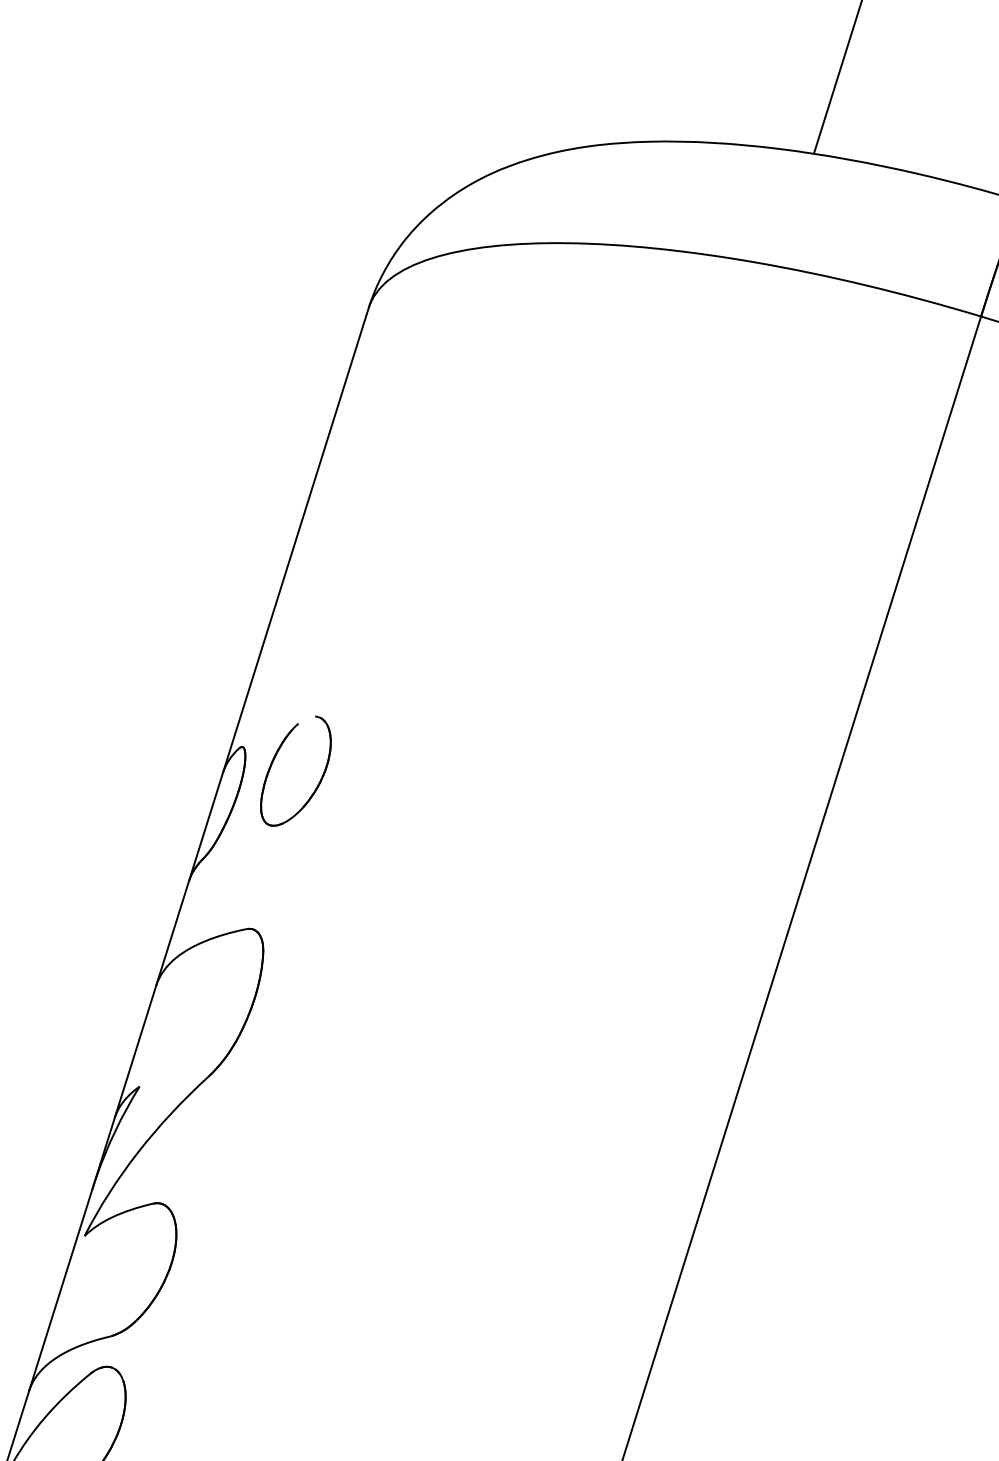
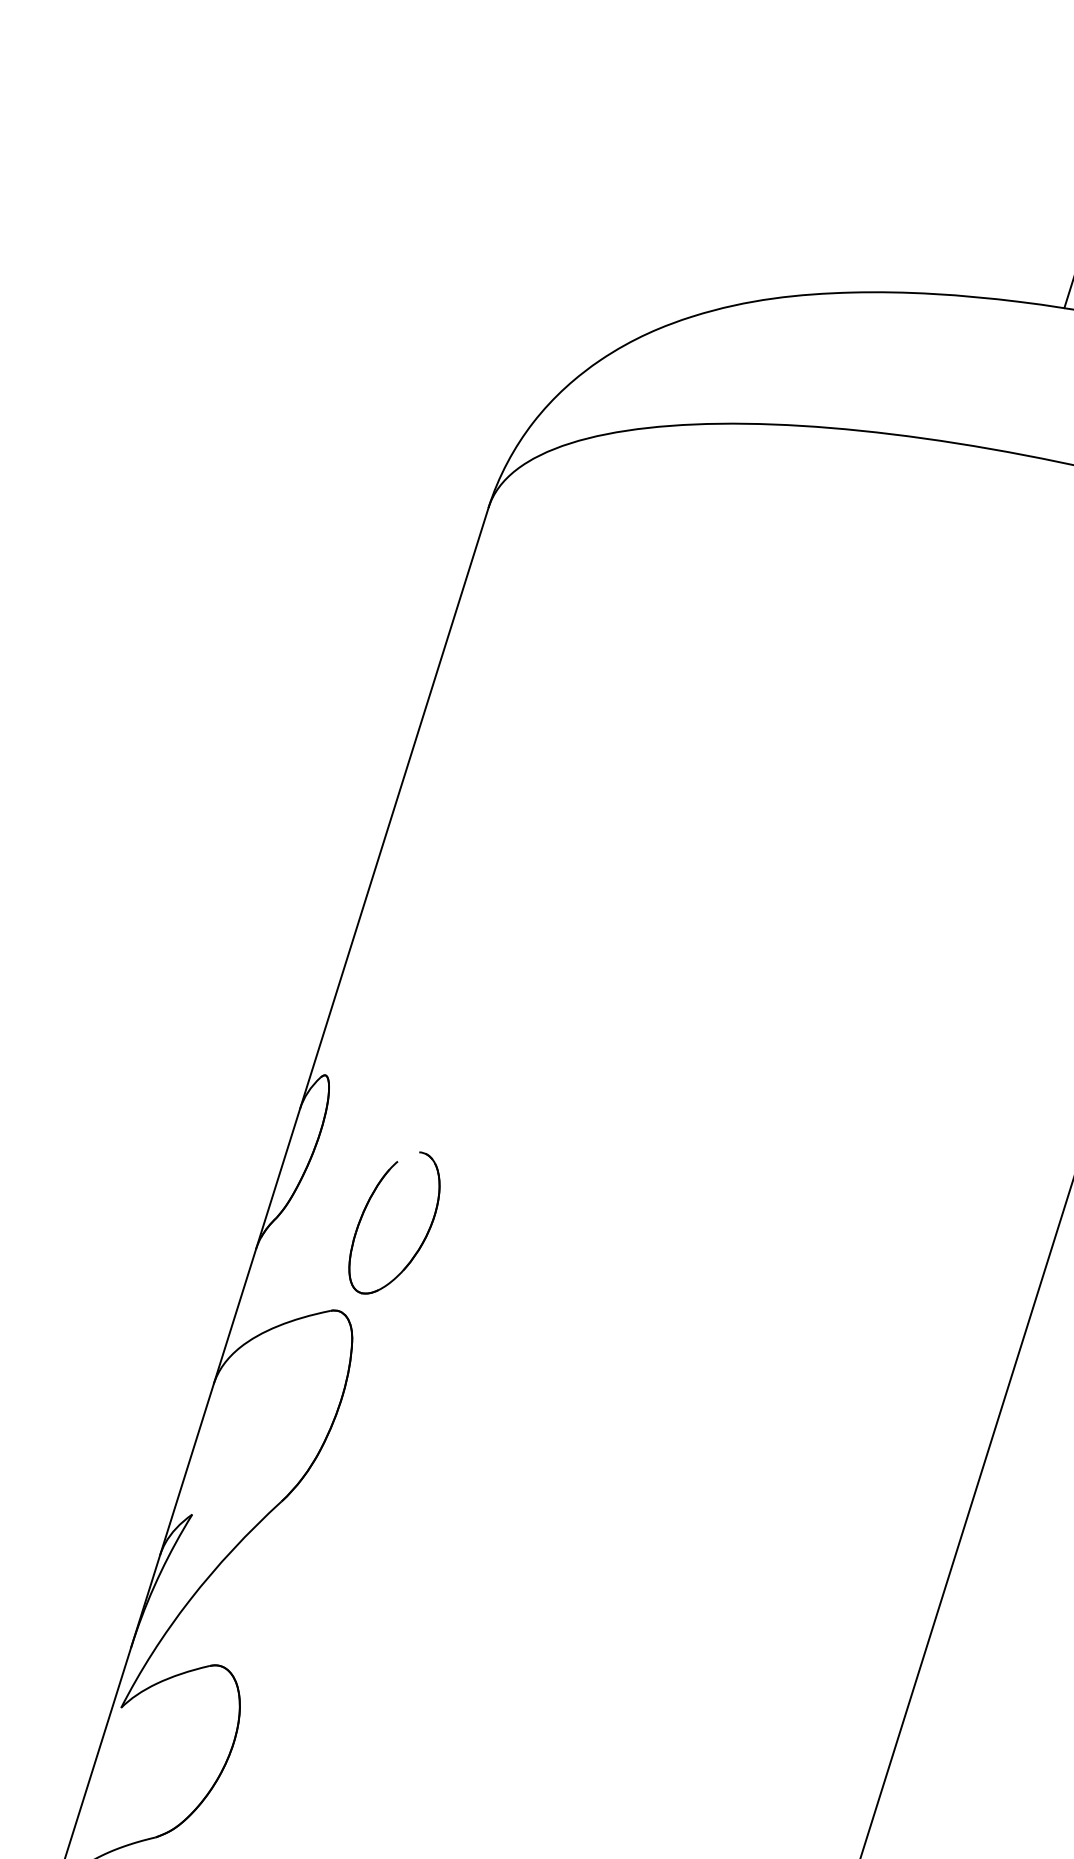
part: (274, 760) -> (366, 1209), moved

